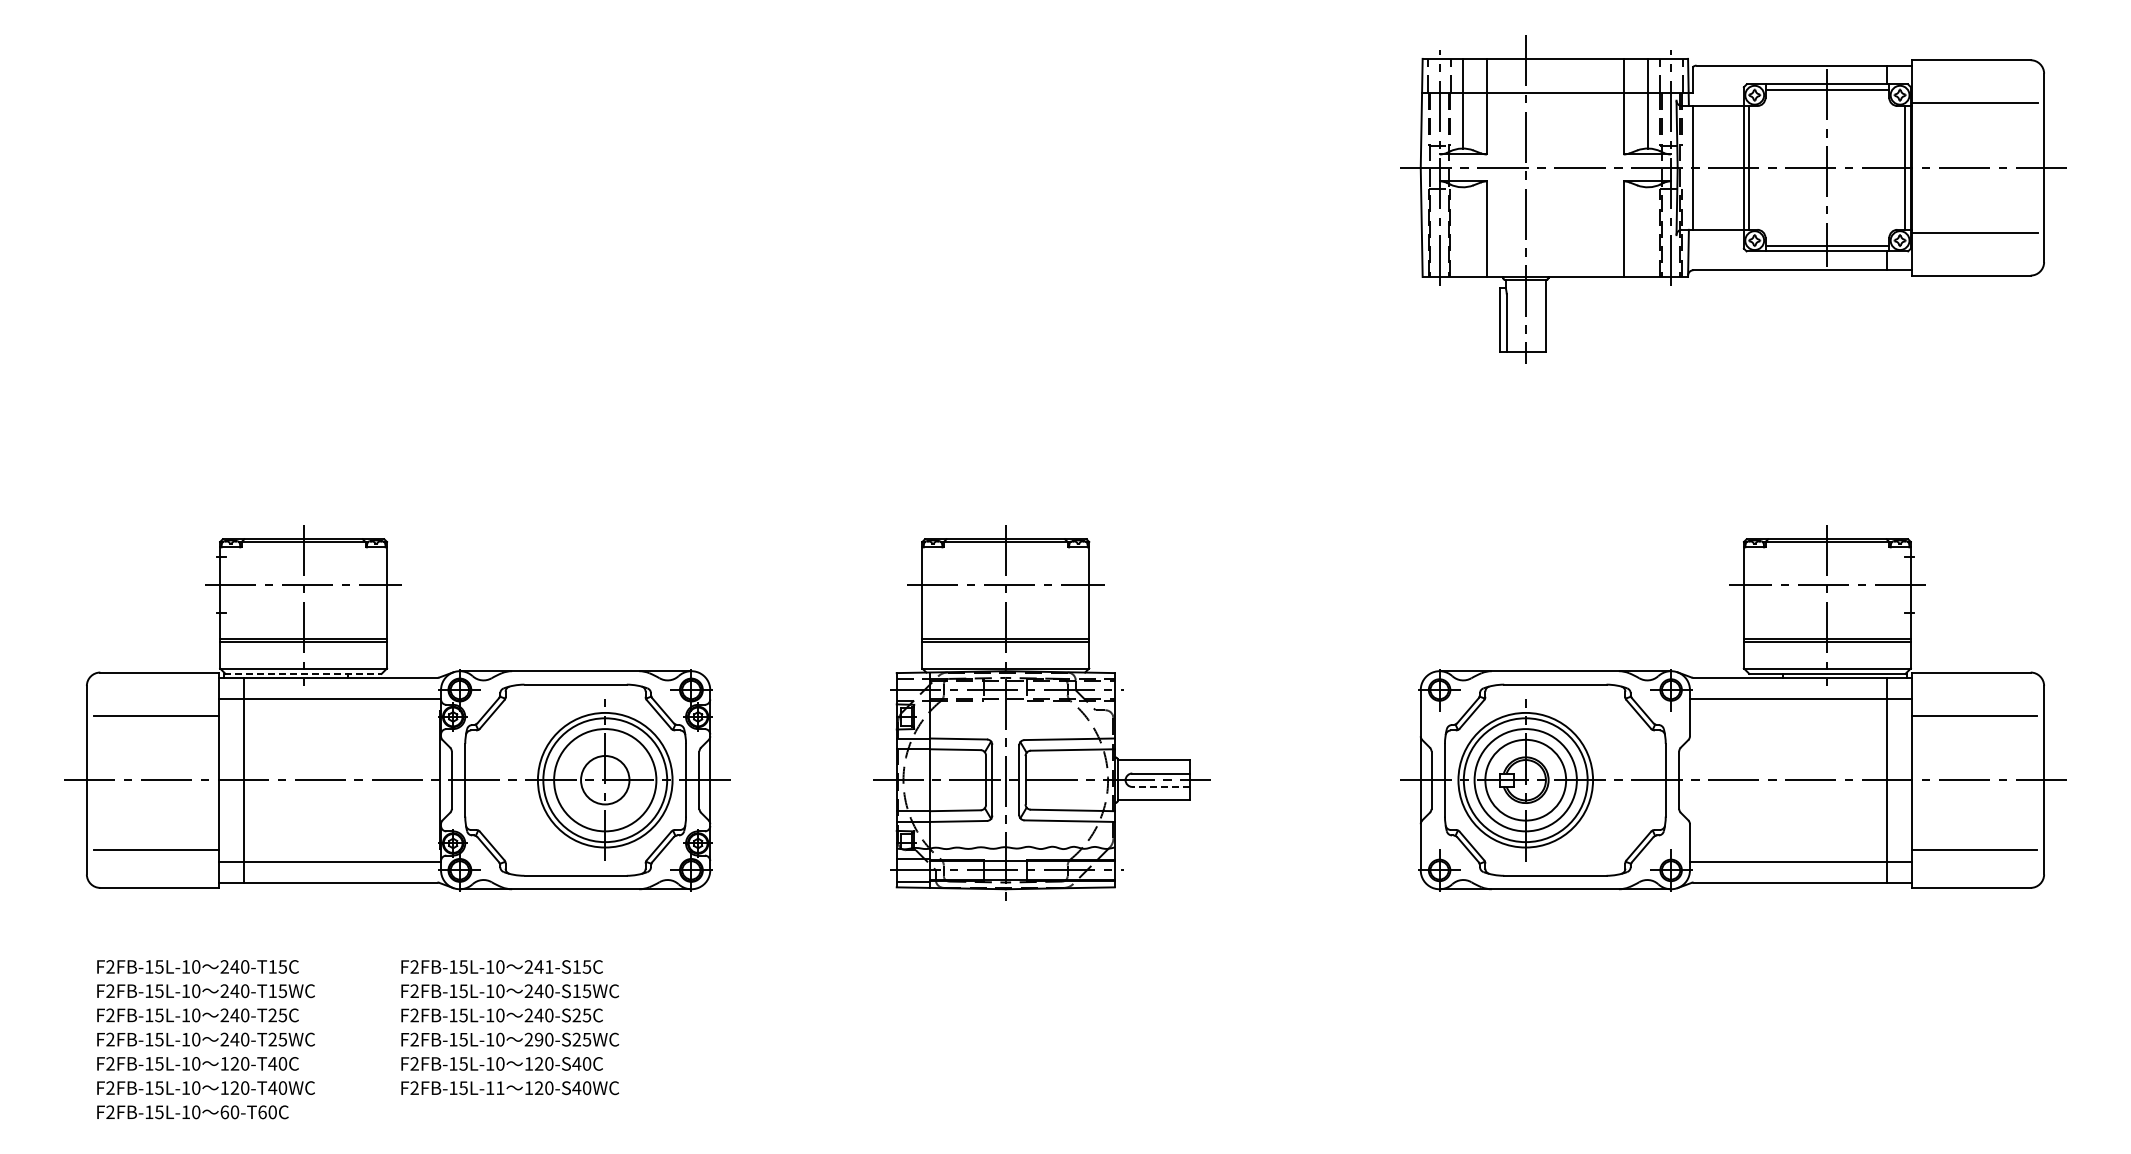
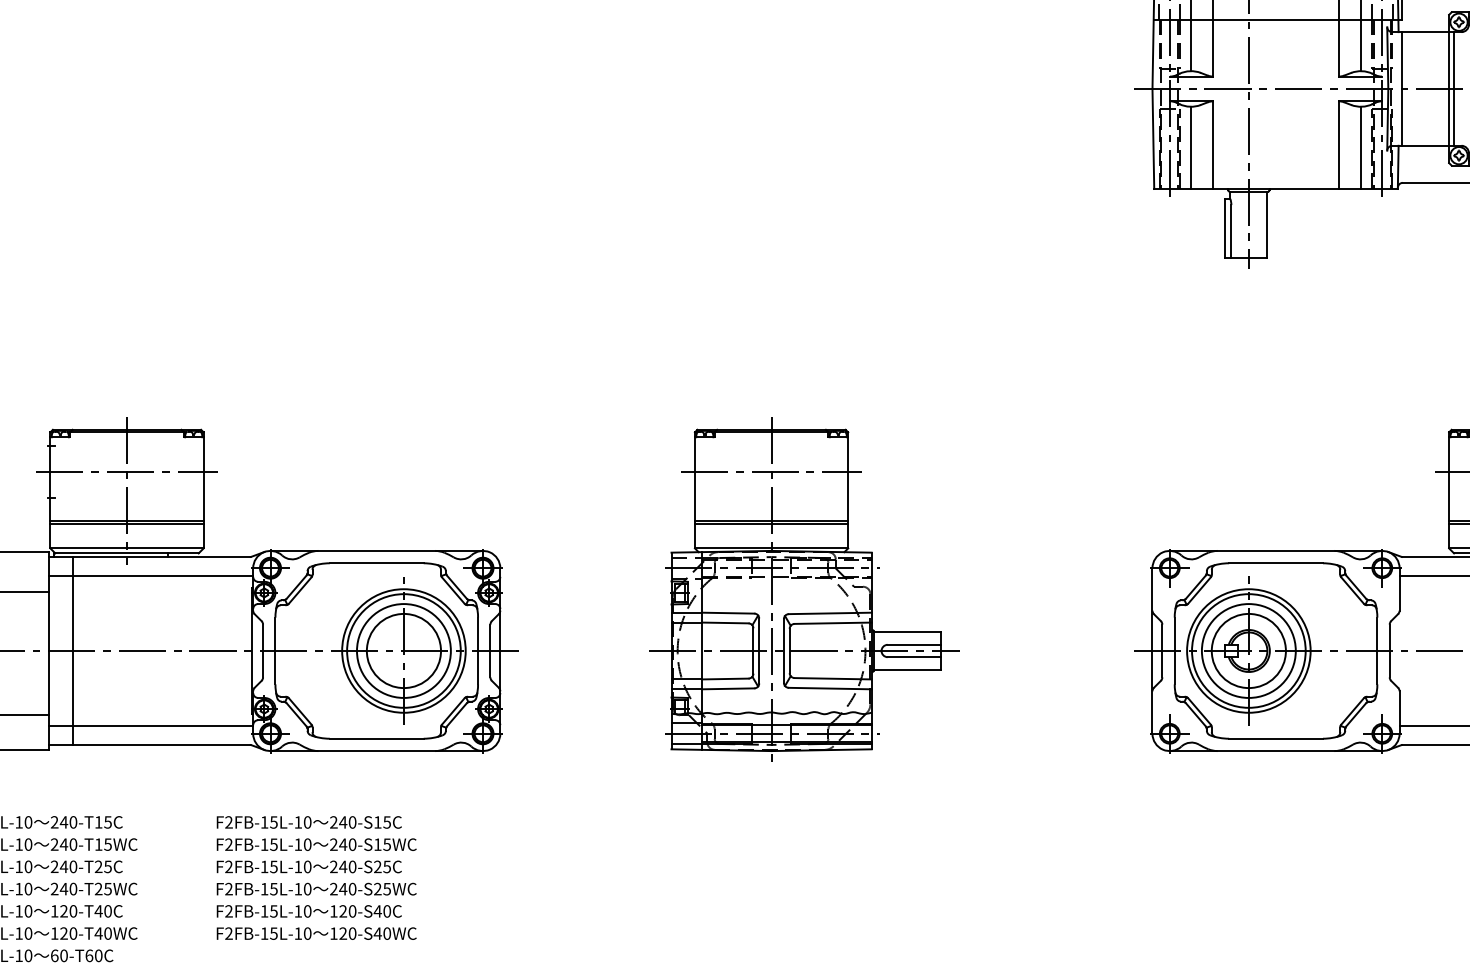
line: (1462, 231) -> (1190, 147), added
line: (1647, 231) -> (1360, 147), added
line: (302, 673) -> (126, 553), dashed -> solid
circle: (604, 779) -> (403, 650), size x1.67
line: (1161, 786) -> (914, 656), dashed -> solid
text: (549, 966) -> (352, 821), 241-S15C -> 240-S15C
text: (538, 1039) -> (342, 888), 290-S25WC -> 240-S25WC
text: (500, 1088) -> (307, 933), F2FB-15L-11 -> F2FB-15L-10

